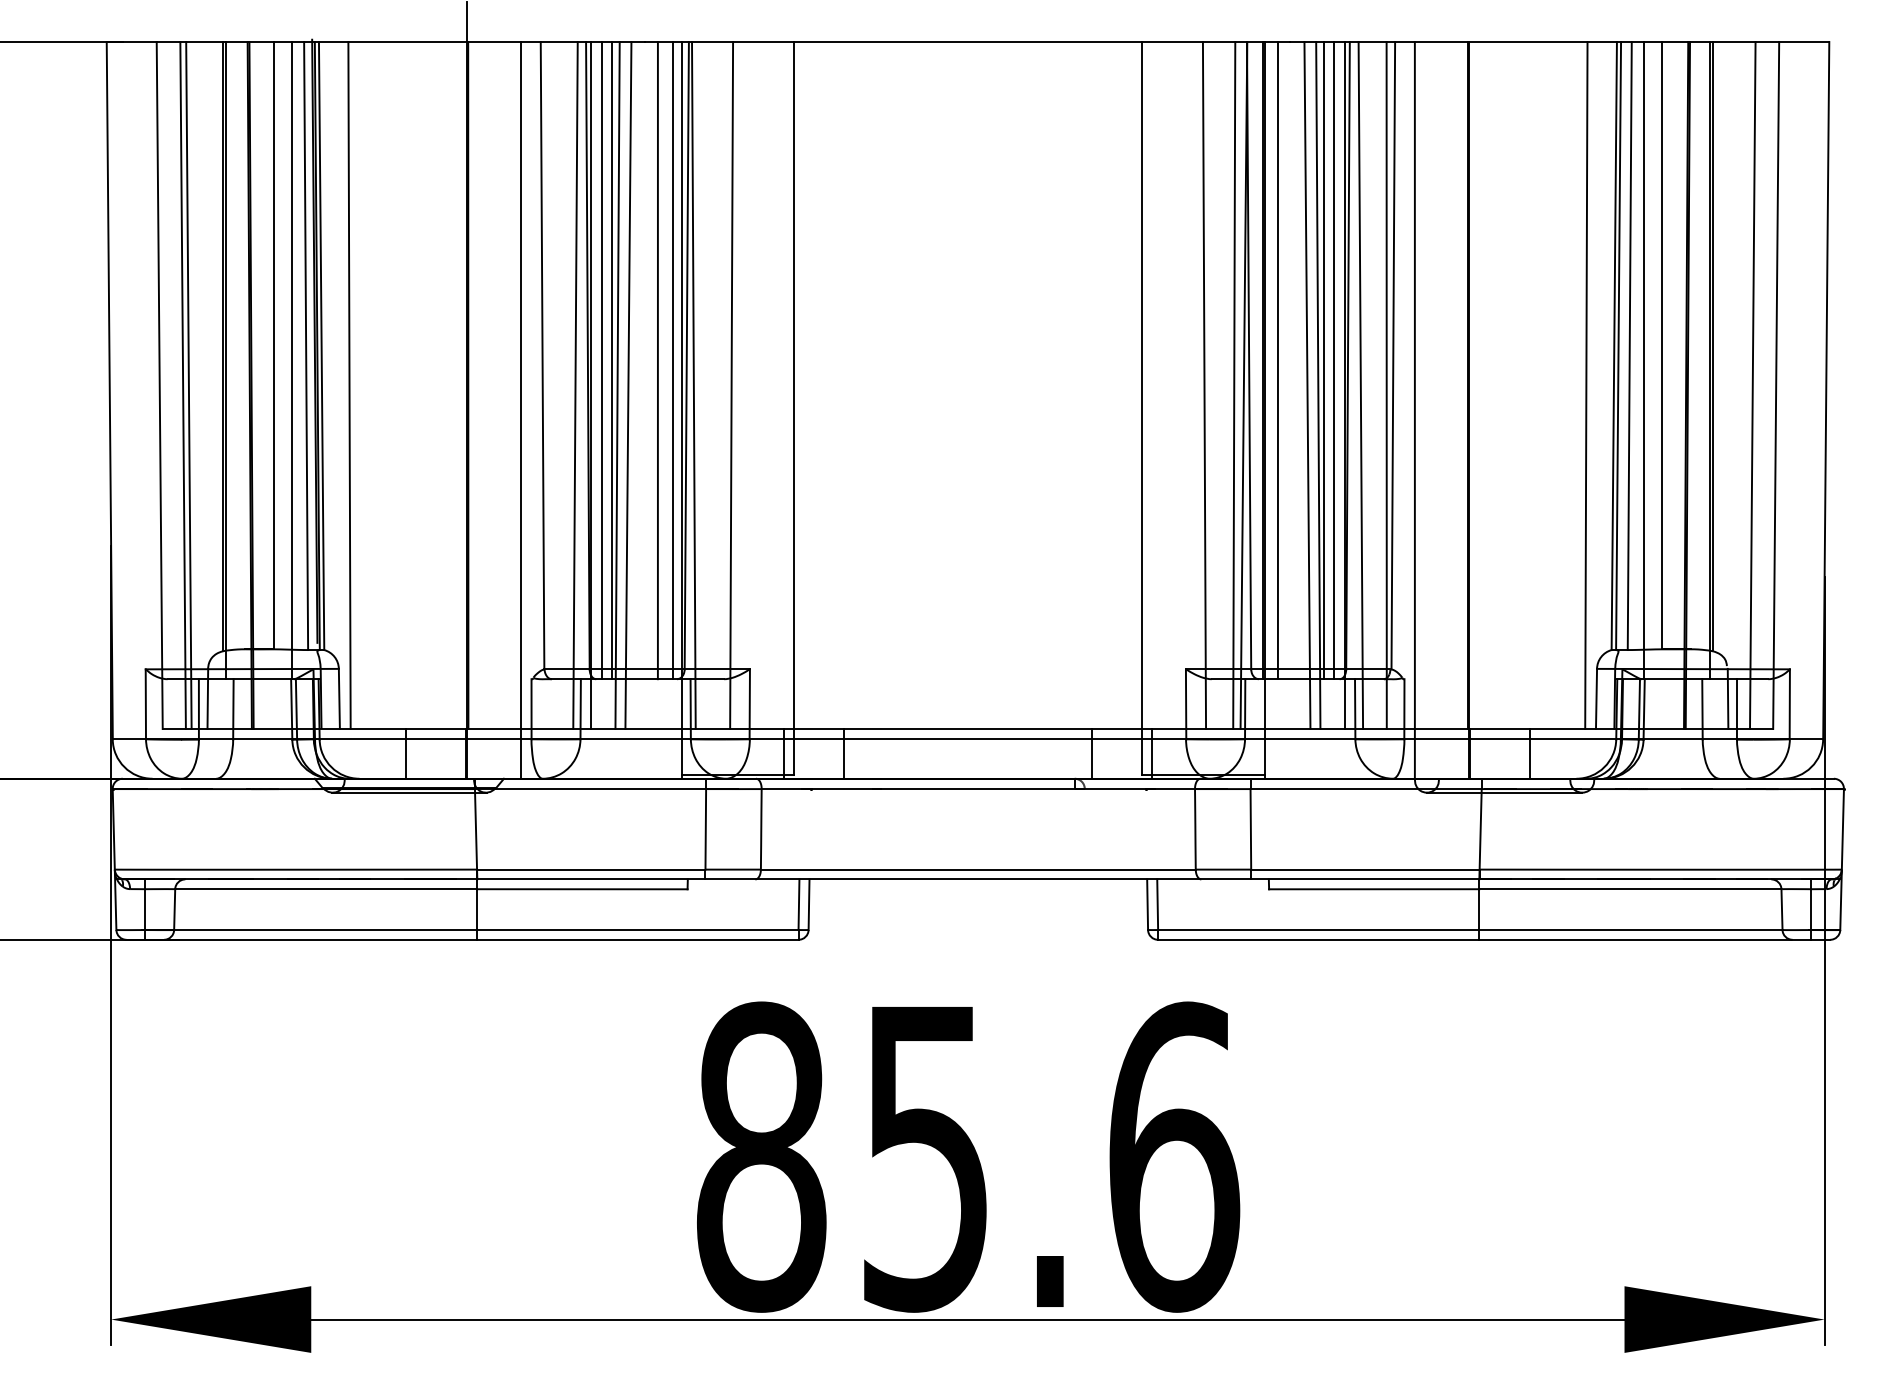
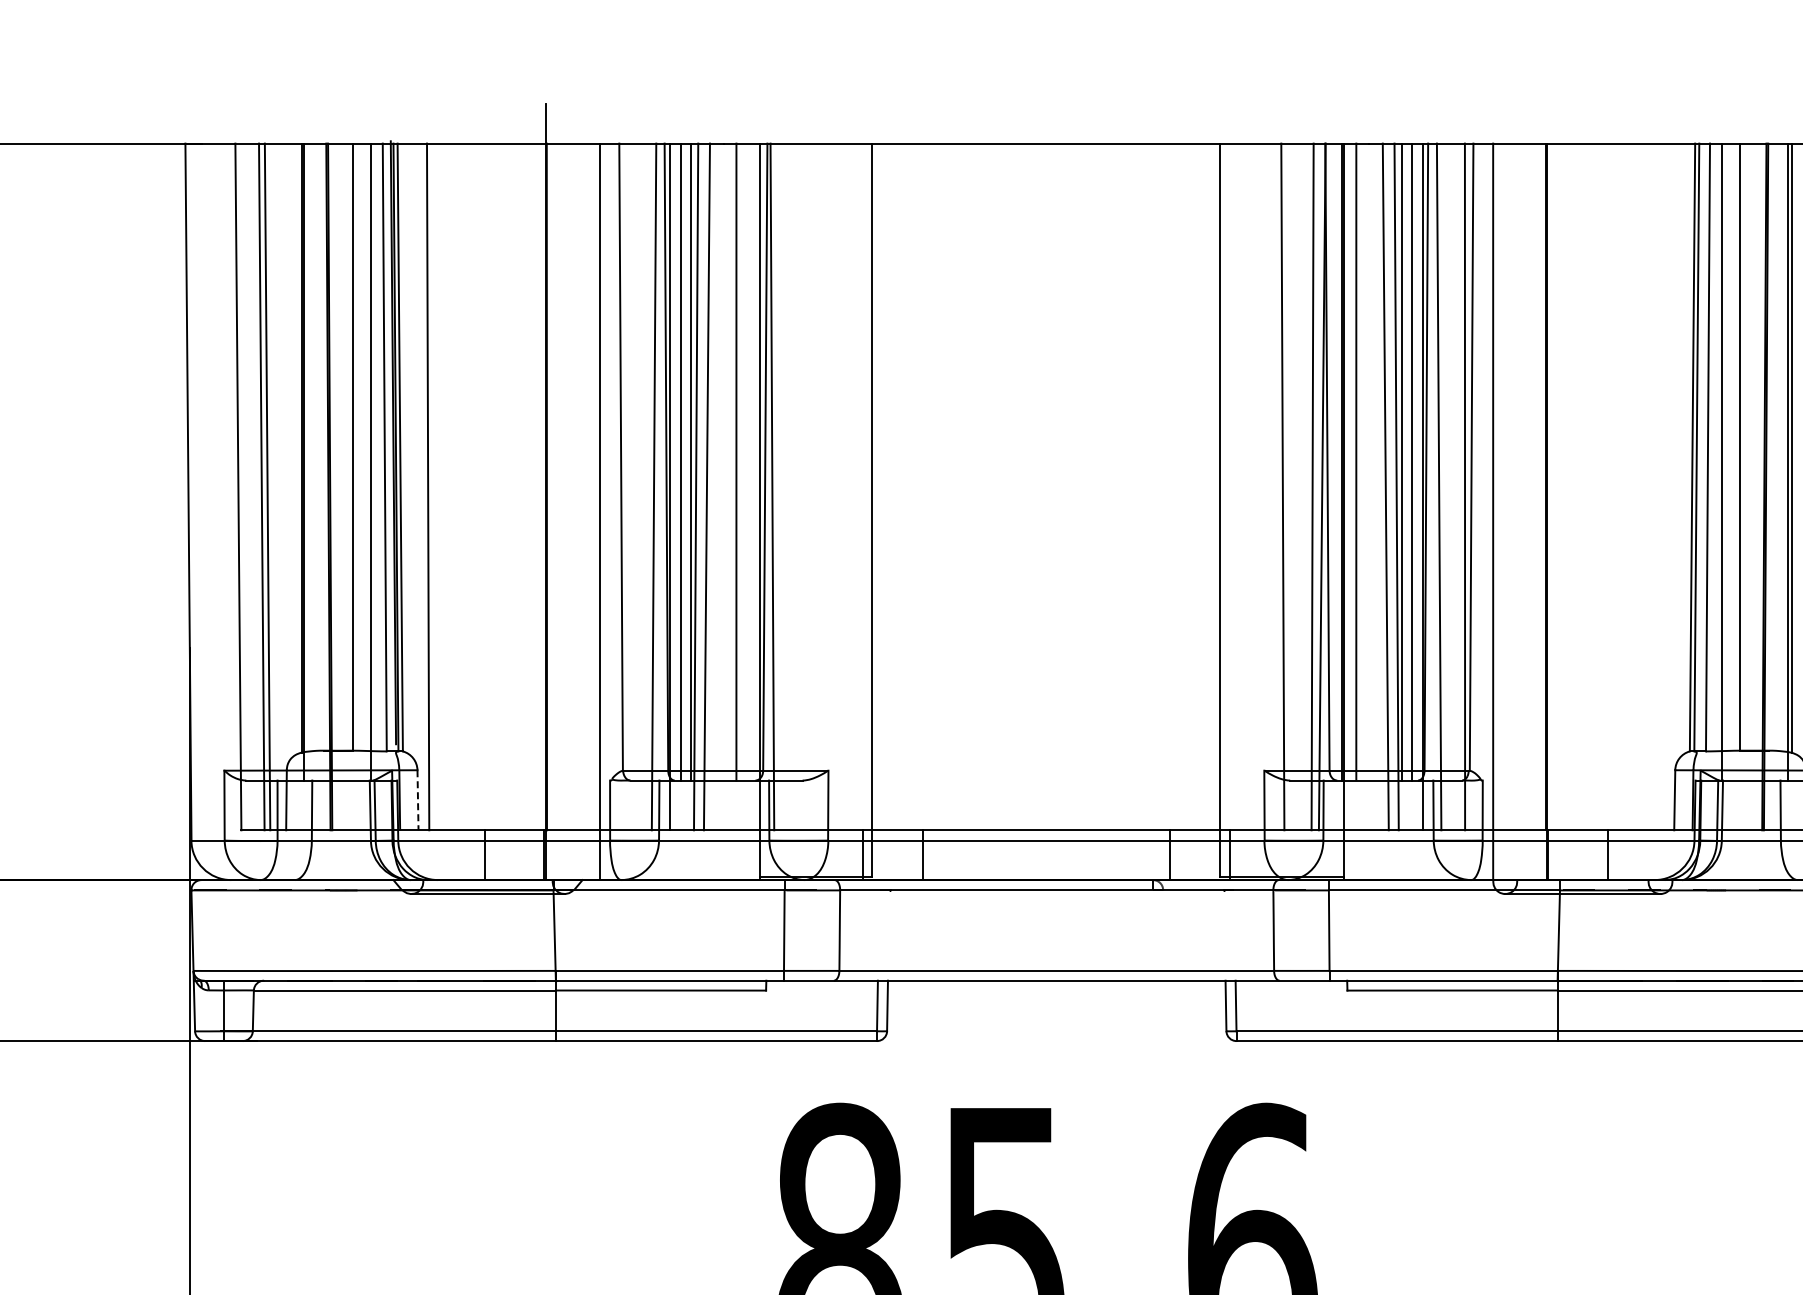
line: (672, 360) -> (751, 461), removed
line: (731, 385) -> (810, 486), removed
line: (1586, 385) -> (1664, 486), removed
line: (339, 699) -> (418, 800), solid -> dashed

